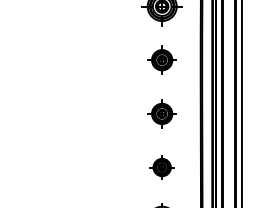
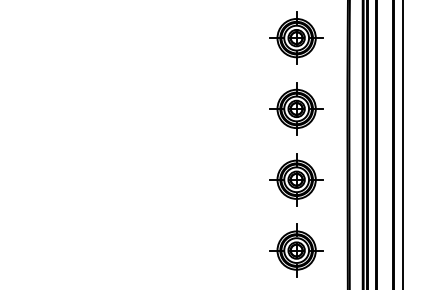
part: (162, 59) -> (296, 108), size x1.43
part: (162, 113) -> (296, 179), size x1.43
part: (162, 167) -> (296, 250), size x1.67

